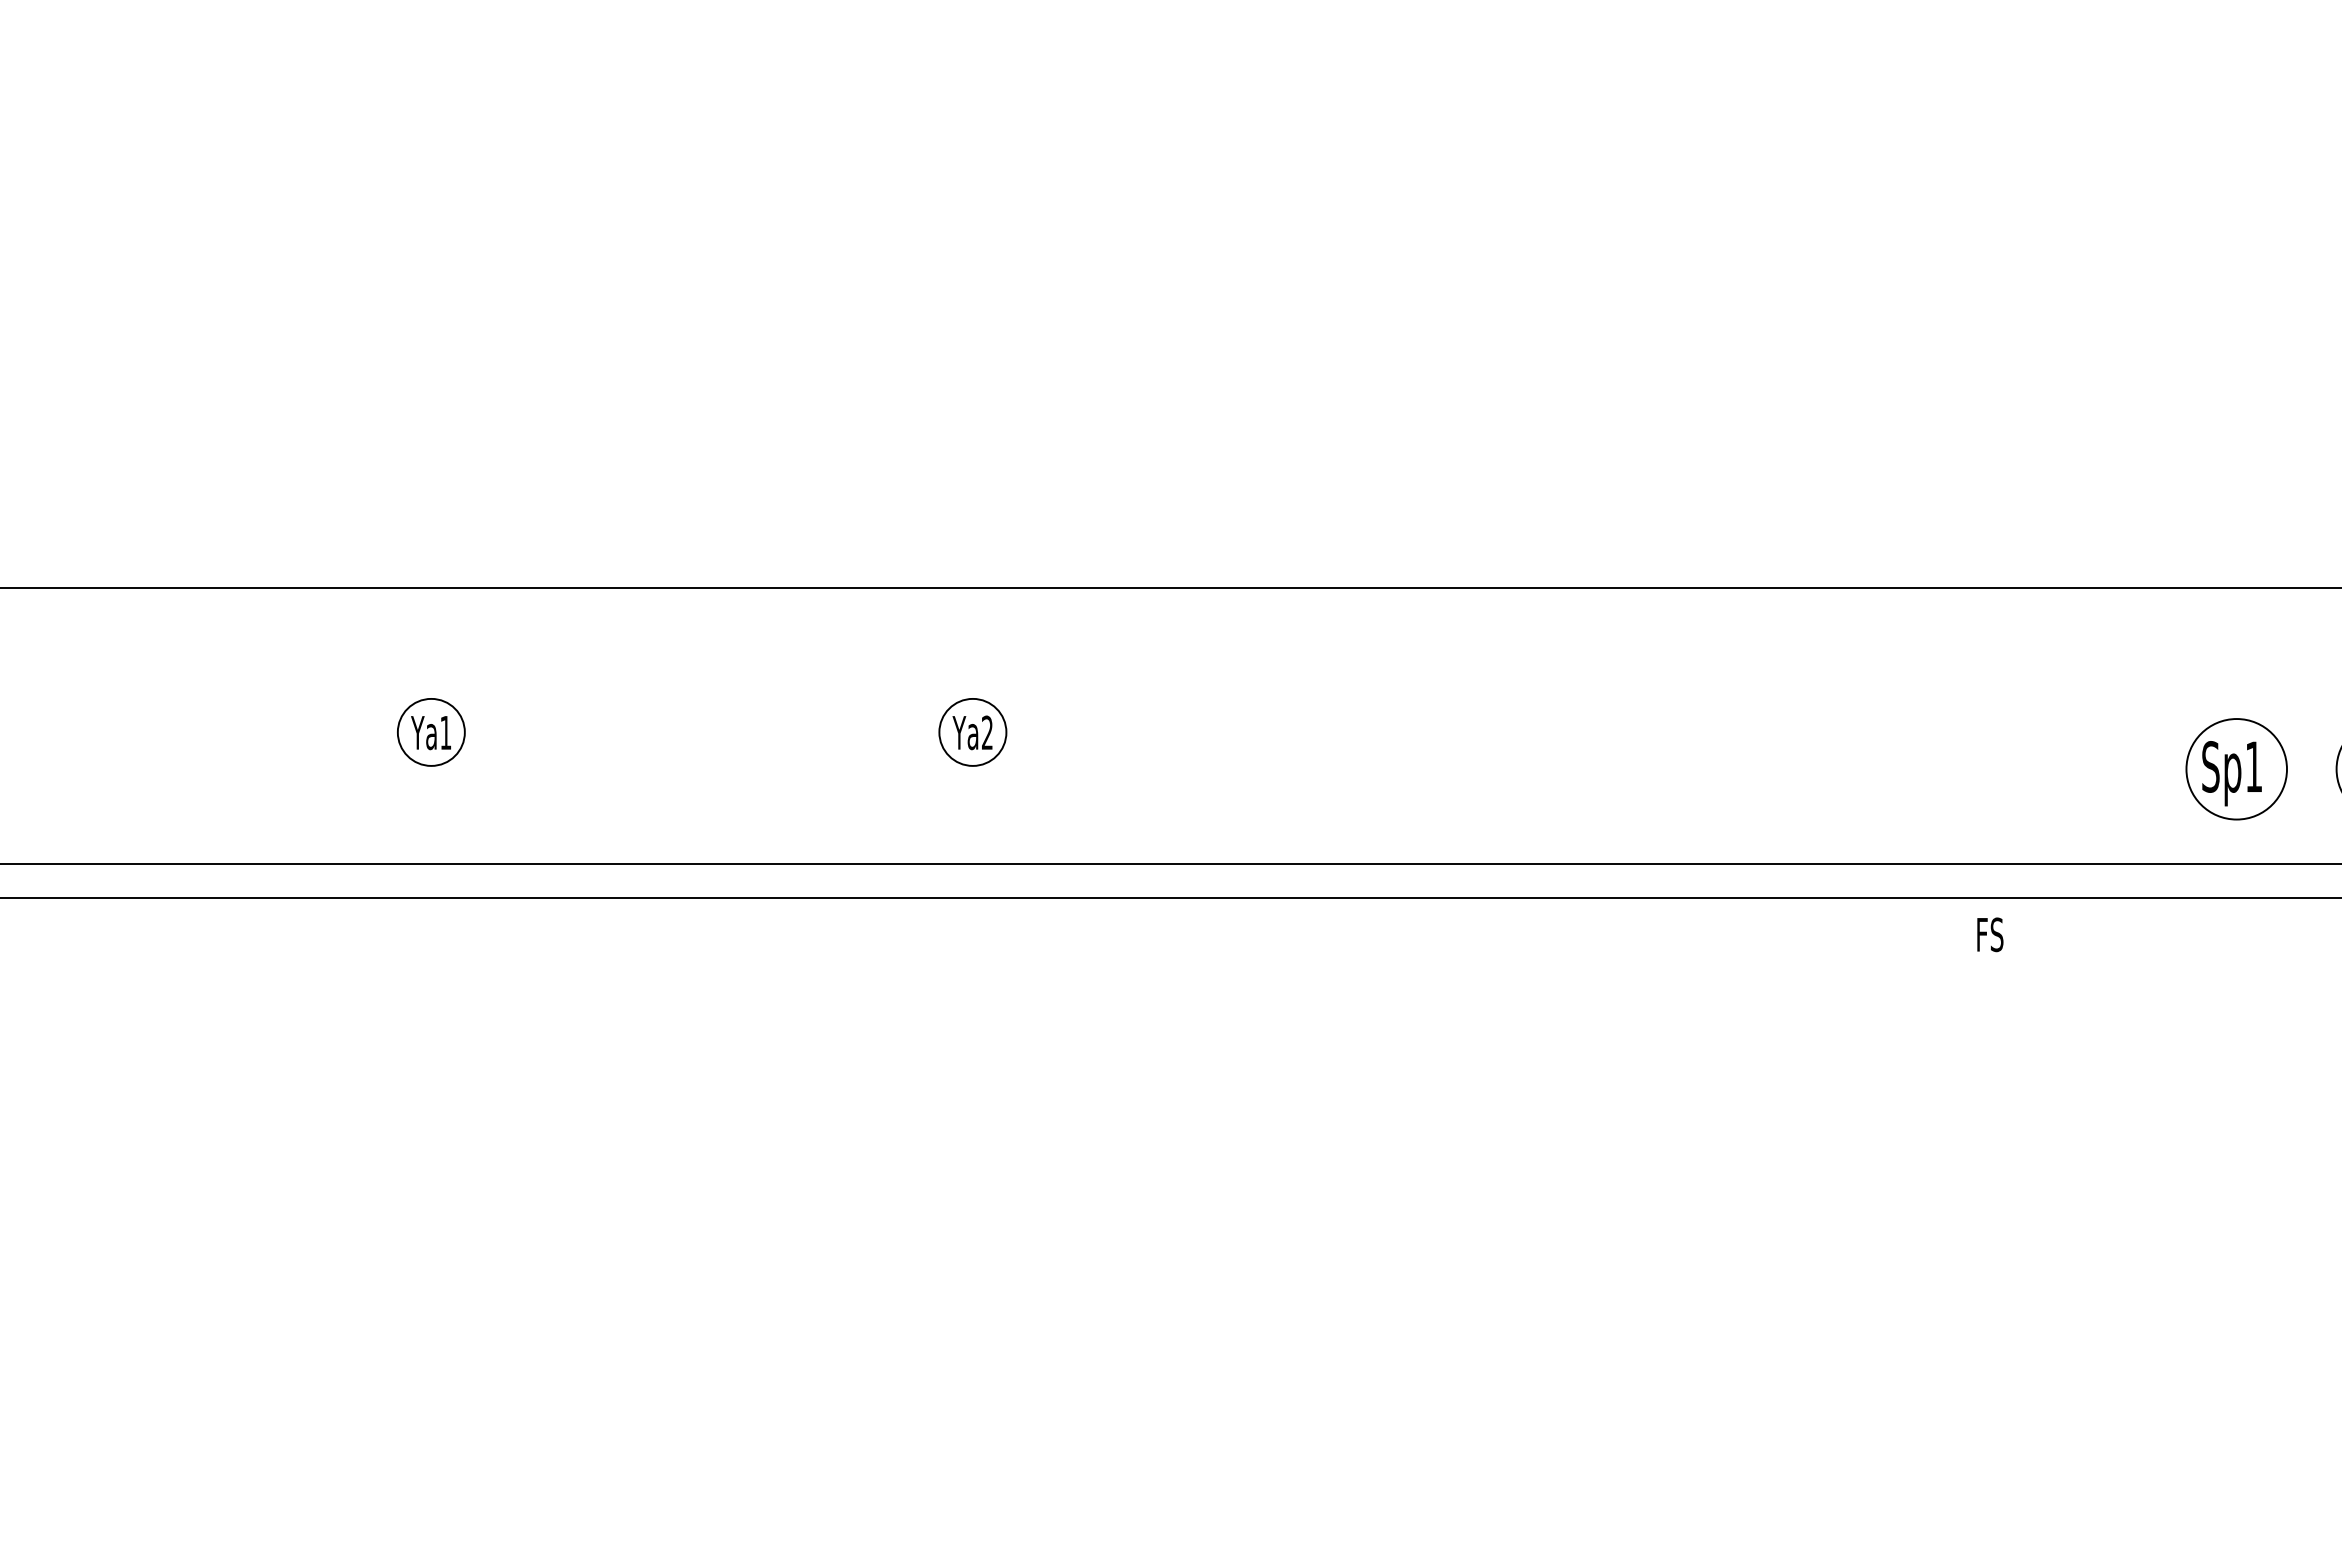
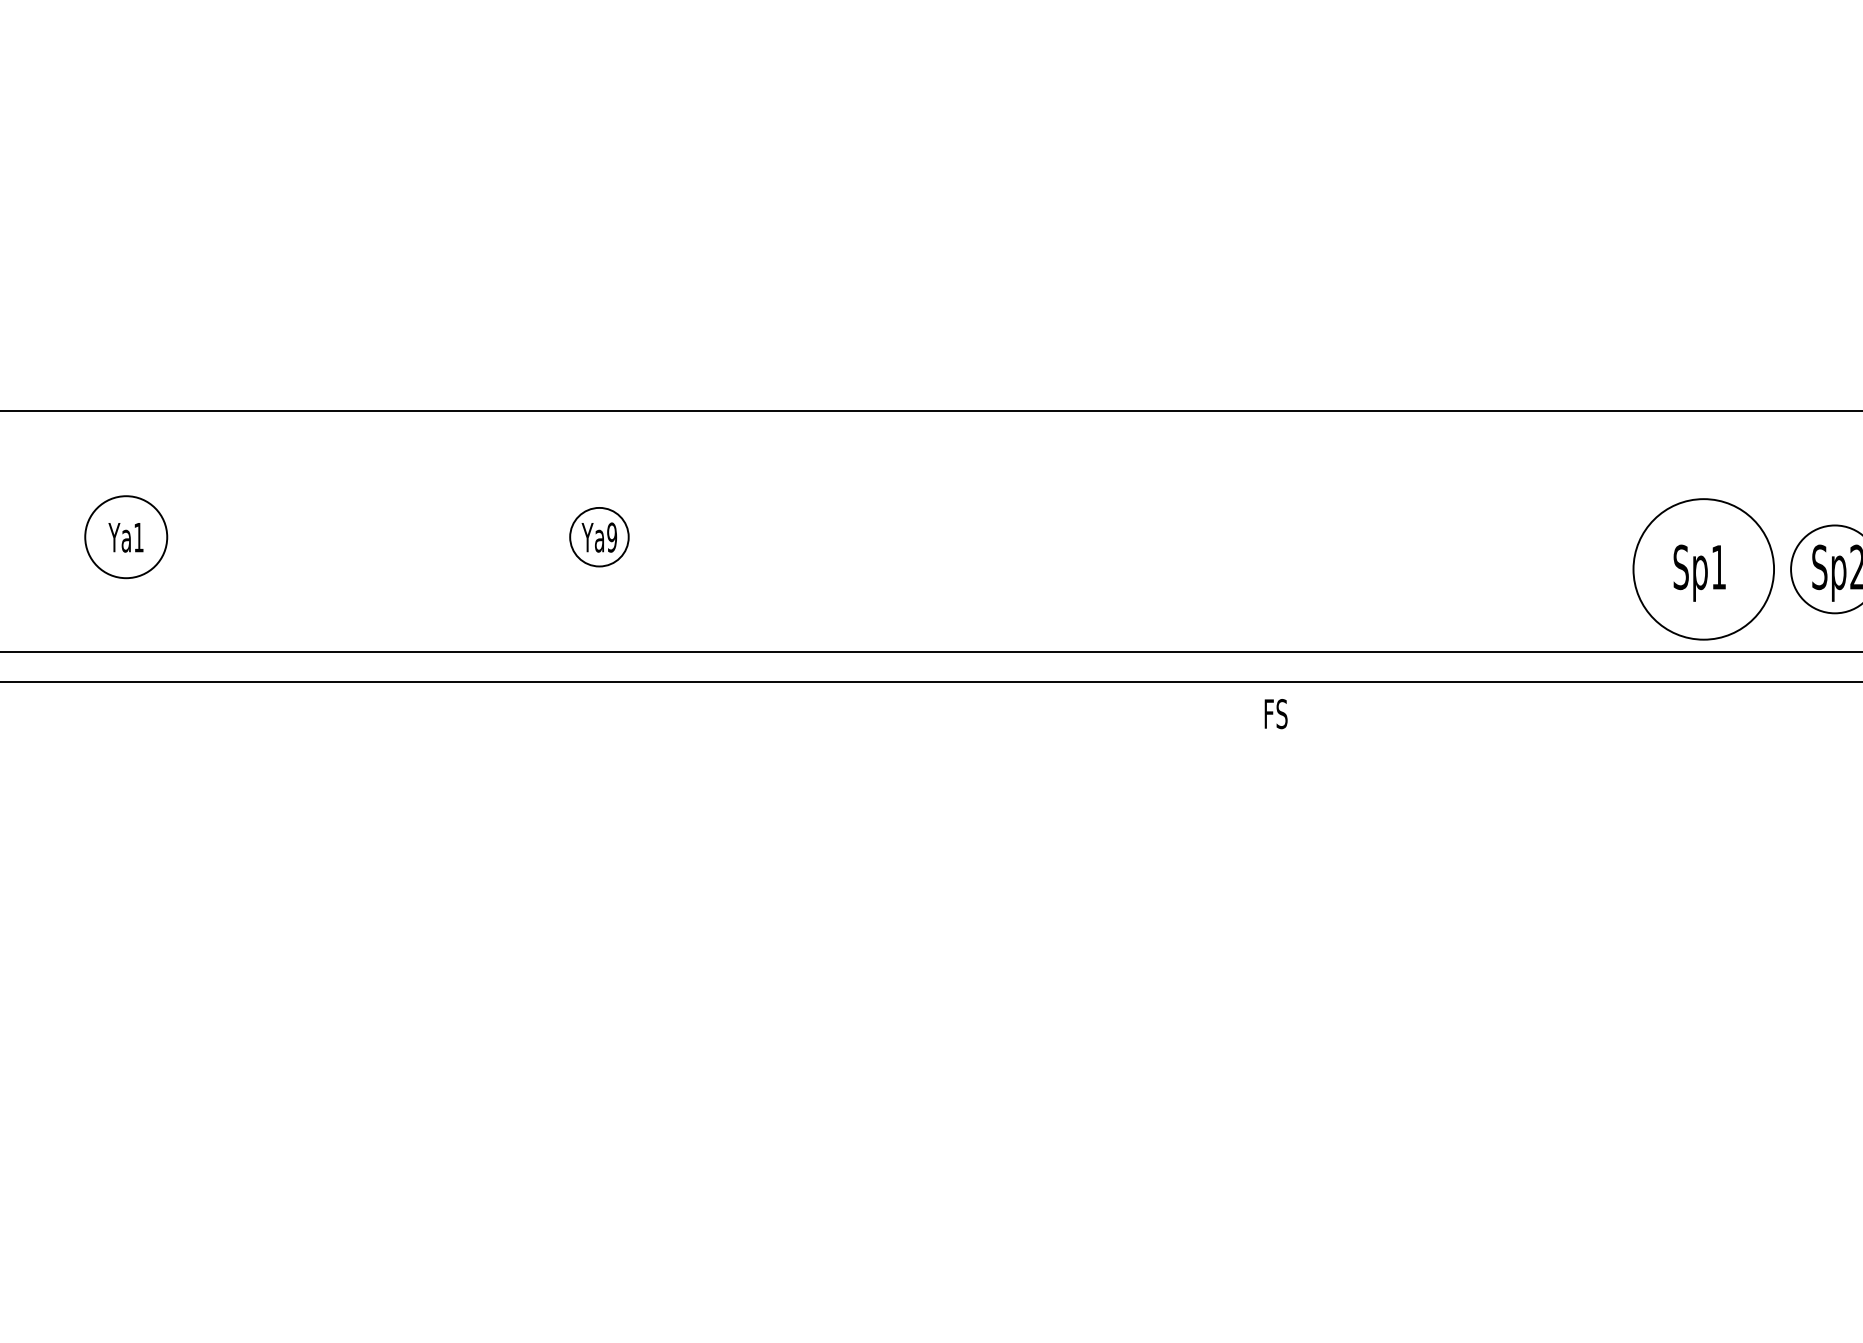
circle: (430, 731) -> (125, 536), size x1.4
text: (987, 732) -> (612, 537), Ya2 -> Ya9
circle: (2236, 769) -> (1703, 569), size x1.6
text: (1990, 934) -> (1276, 713), moved

